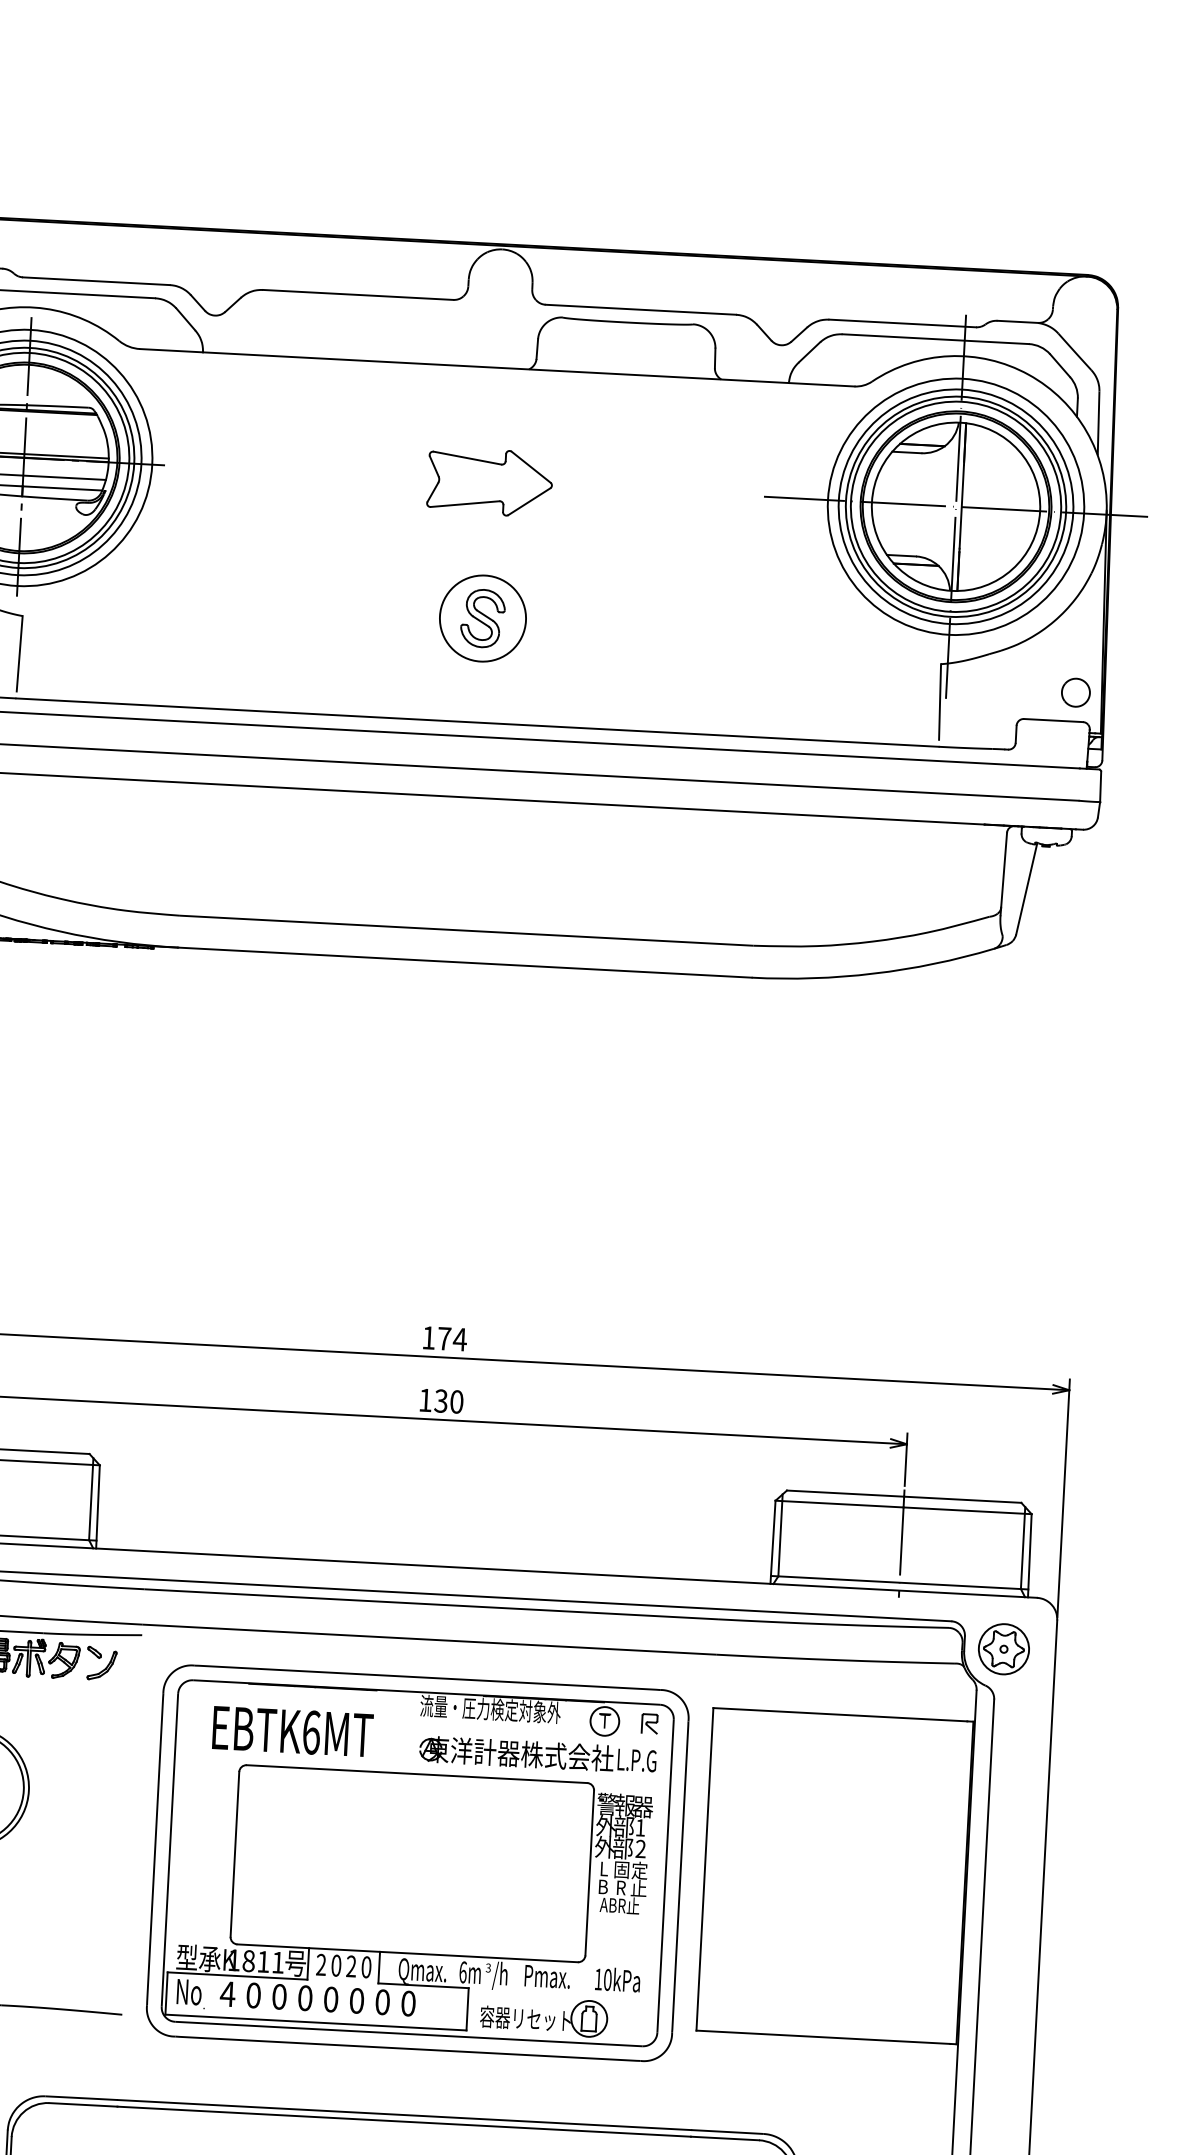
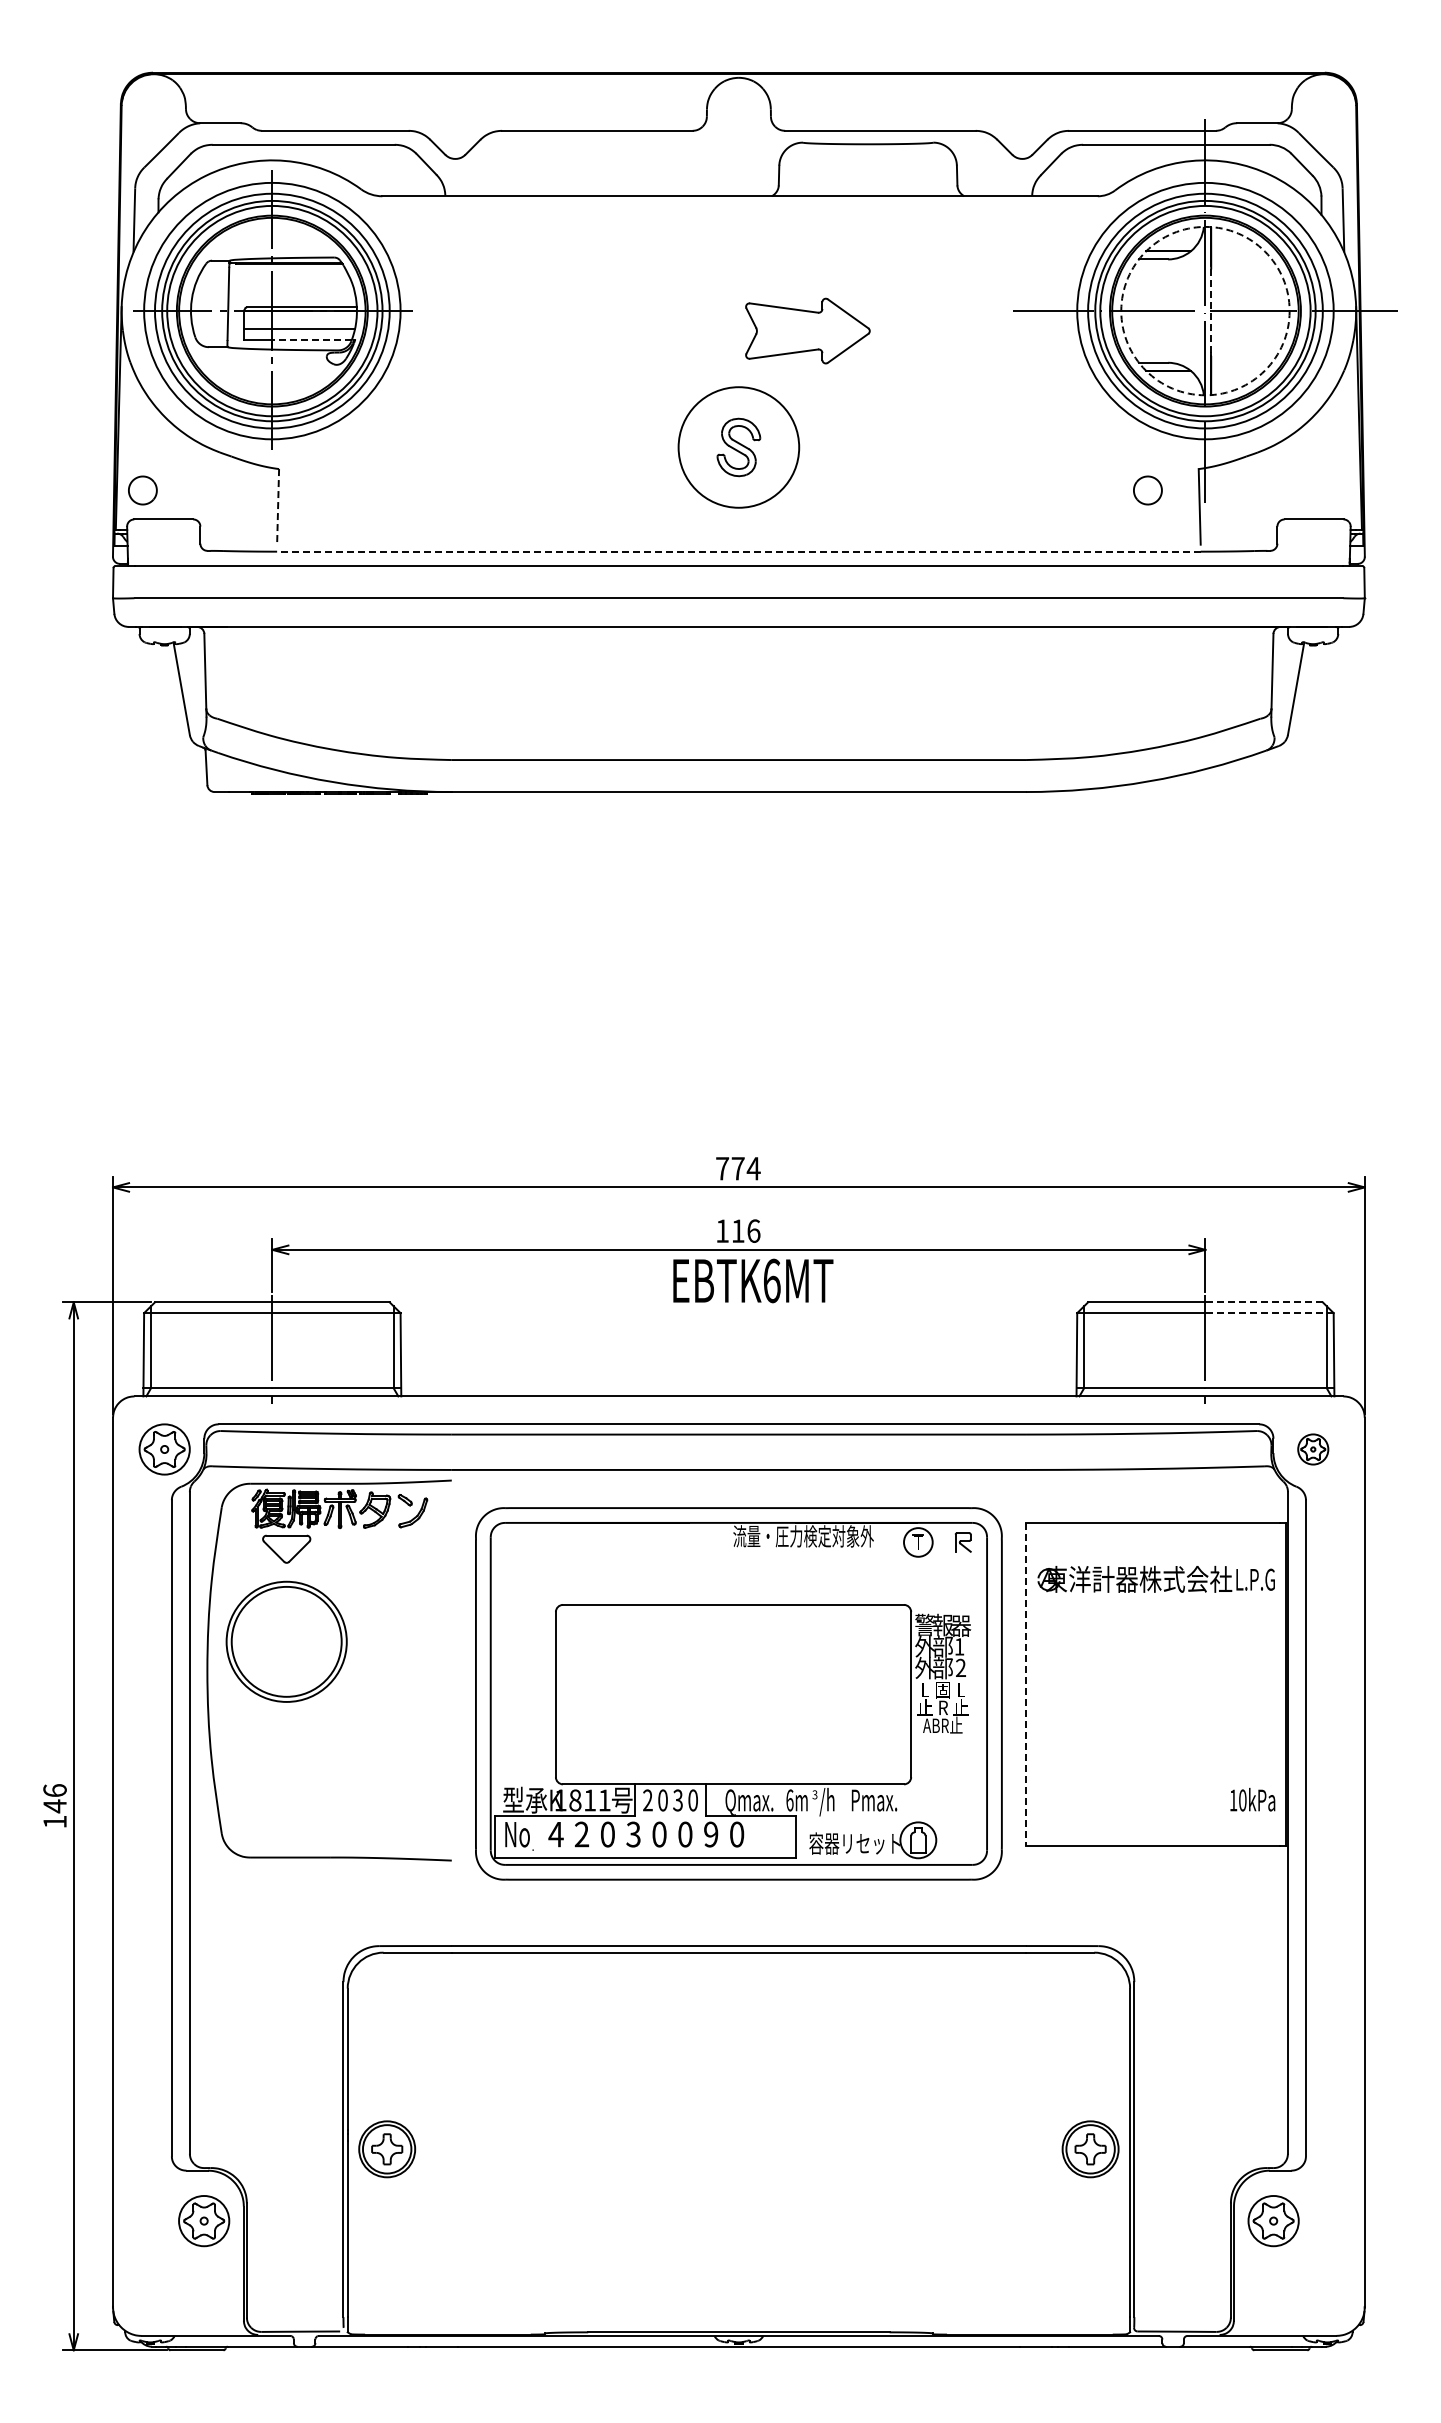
part: (489, 481) -> (807, 330), moved
line: (62, 488) -> (312, 339), solid -> dashed
circle: (956, 506) -> (1205, 310), solid -> dashed
line: (962, 507) -> (1211, 311), solid -> dashed
circle: (482, 618) -> (738, 447), size x1.4
line: (20, 653) -> (278, 506), solid -> dashed
part: (1075, 692) -> (1147, 490), moved
line: (477, 722) -> (738, 551), solid -> dashed
text: (428, 1337) -> (722, 1168), 174 -> 774
text: (448, 1400) -> (745, 1230), 130 -> 116
line: (963, 1499) -> (1264, 1302), solid -> dashed
line: (967, 1511) -> (1269, 1313), solid -> dashed
part: (1004, 1649) -> (1313, 1449), size x0.6
text: (293, 1731) -> (753, 1280), moved
part: (537, 1753) -> (1155, 1578), moved
line: (705, 1869) -> (1026, 1685), solid -> dashed
text: (639, 1870) -> (960, 1689), 定 -> L
text: (602, 1886) -> (924, 1707), B -> 止
text: (350, 1966) -> (677, 1800), 2 -> 3
text: (617, 1979) -> (1252, 1799), moved
text: (253, 1995) -> (581, 1834), 0 -> 2
text: (305, 1998) -> (633, 1834), 0 -> 3
text: (383, 2002) -> (711, 1834), 0 -> 9

